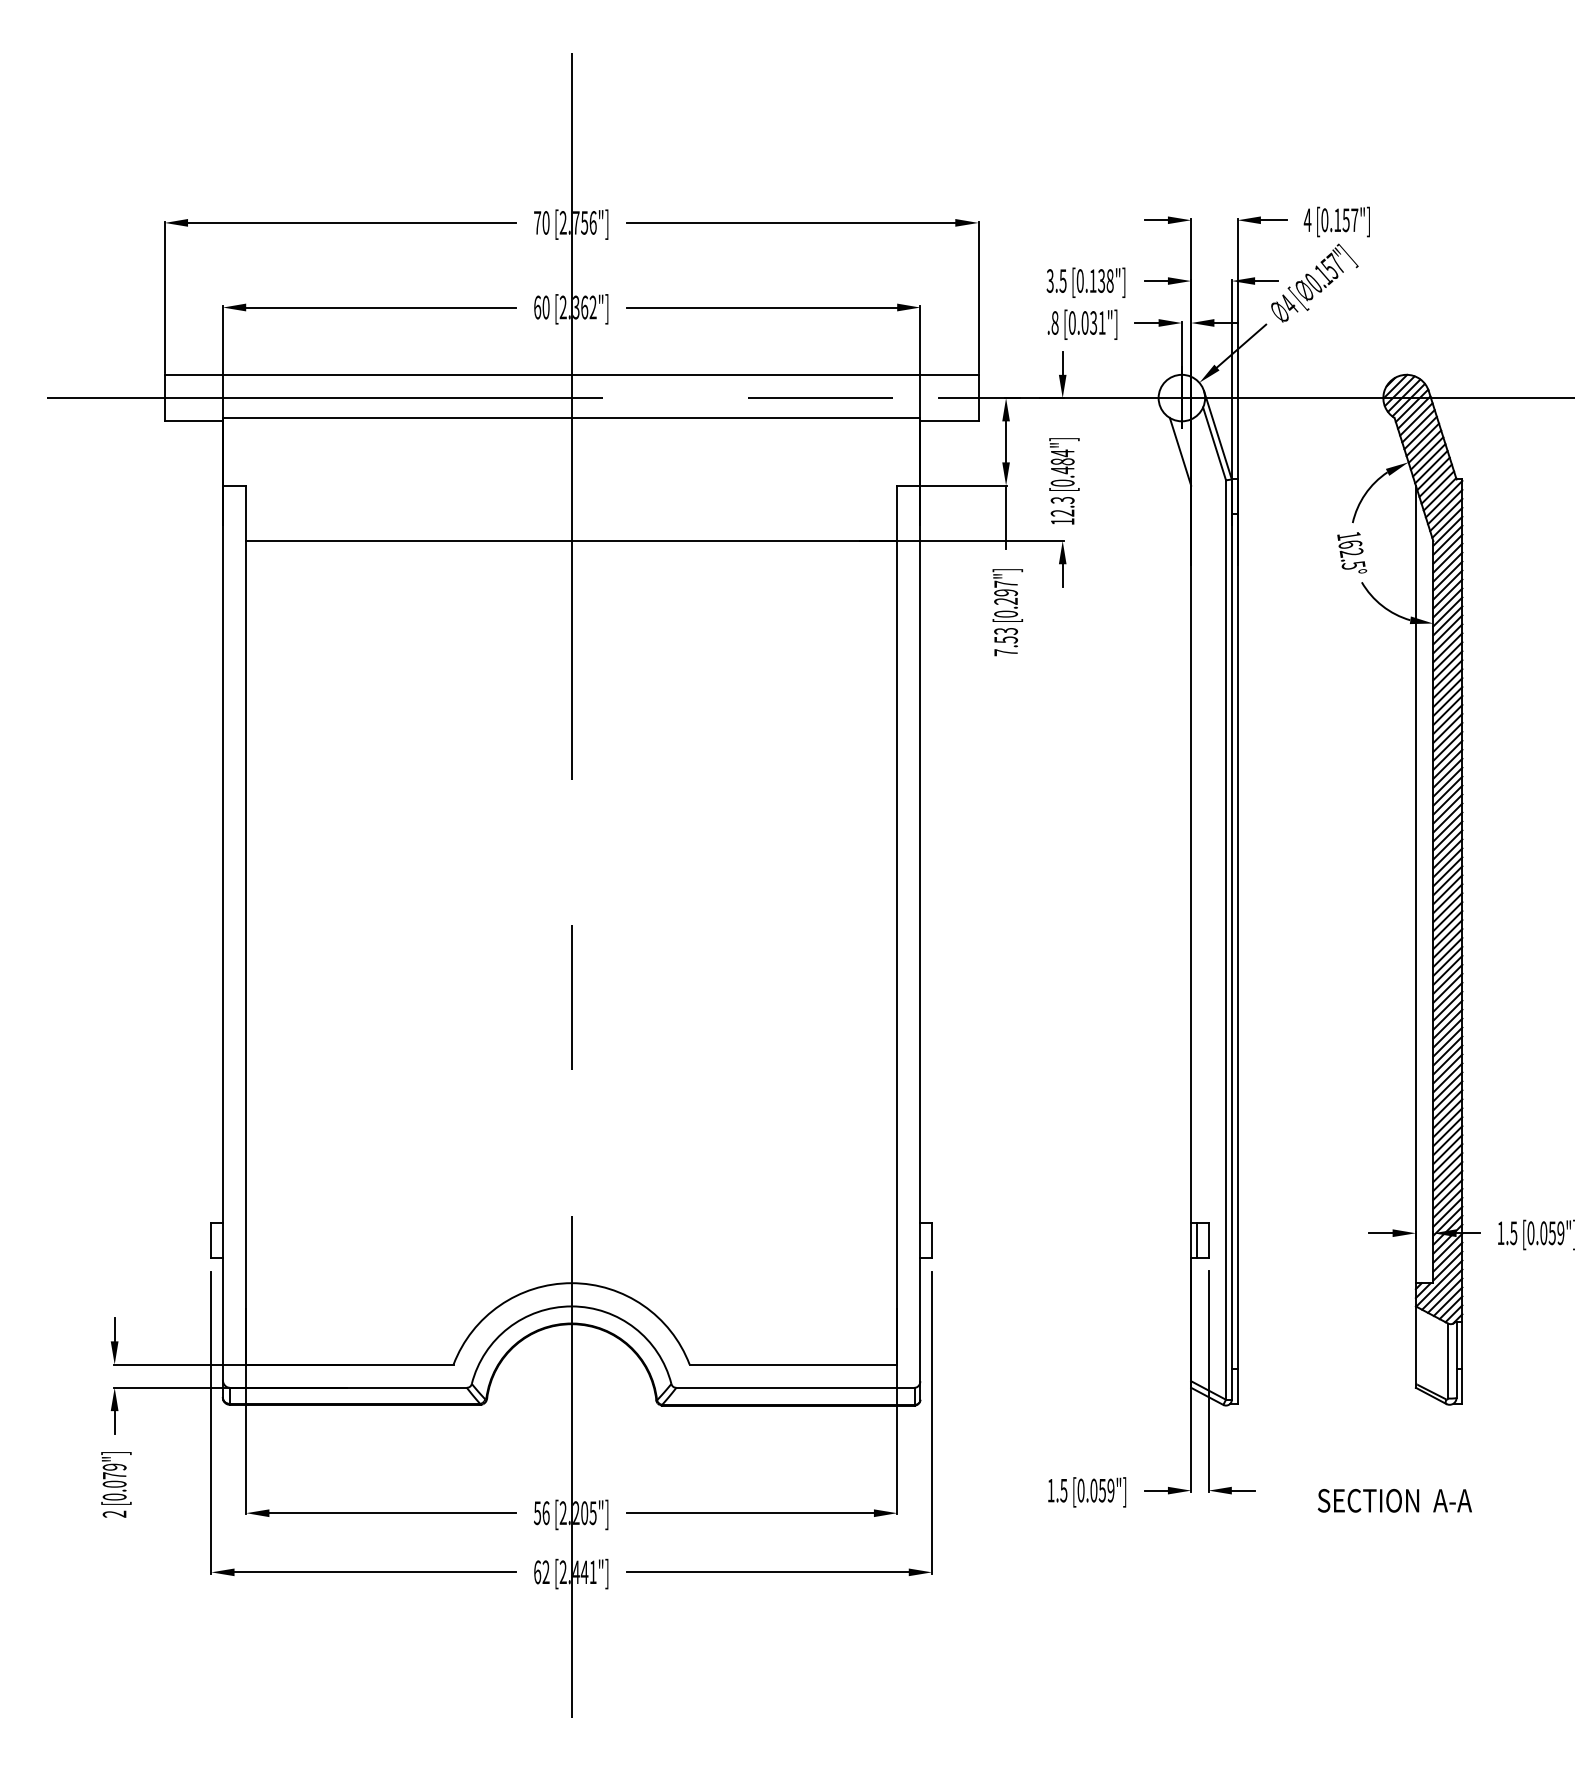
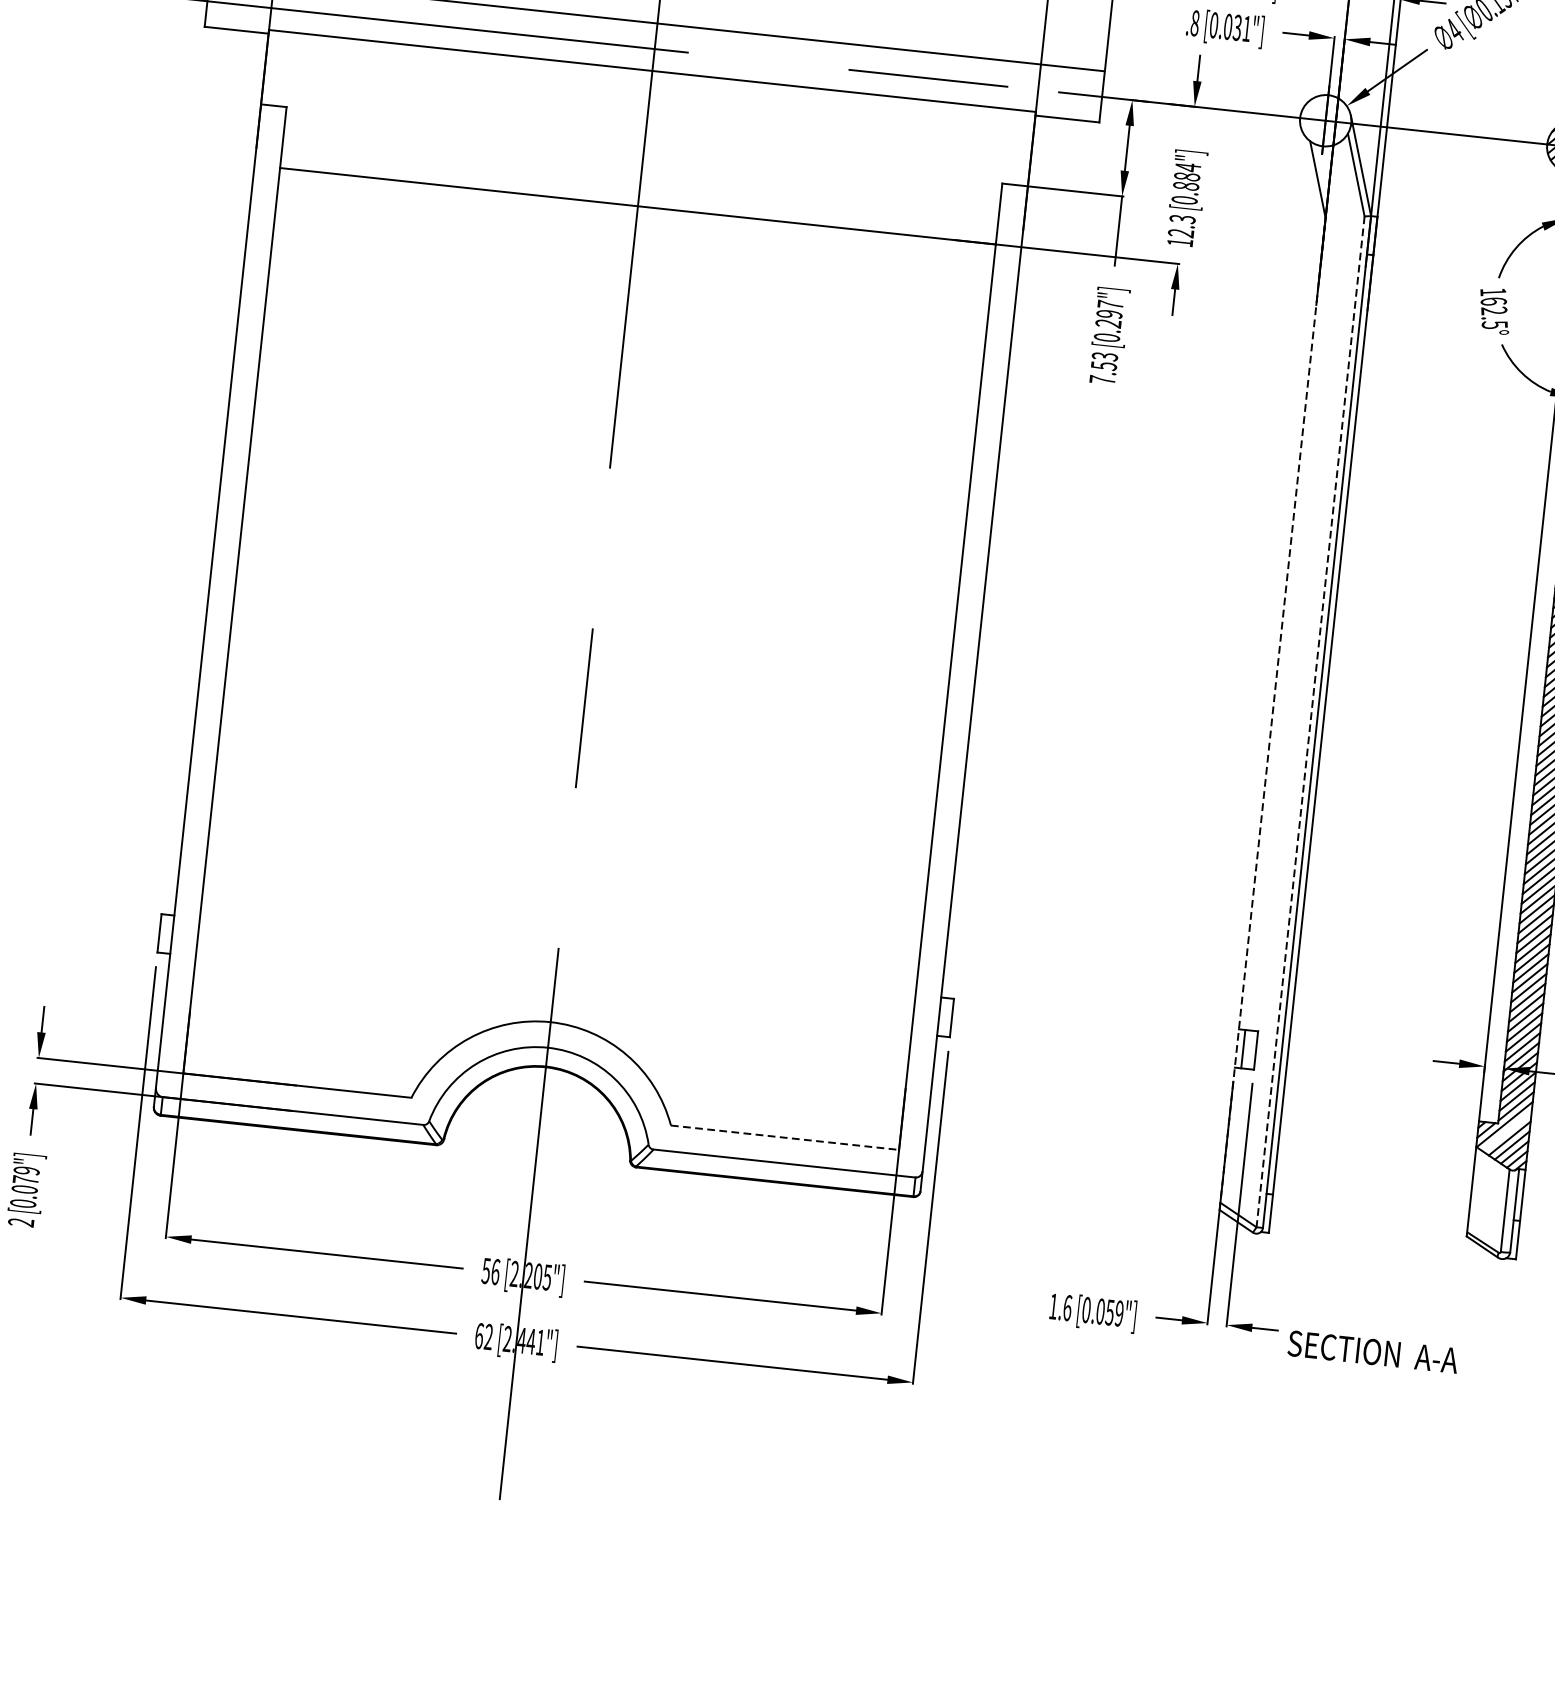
text: (1062, 470) -> (1185, 186), [0.484"] -> [0.884"]
line: (1191, 936) -> (1273, 713), solid -> dashed
line: (1226, 940) -> (1311, 722), solid -> dashed
line: (1442, 1289) -> (1507, 1131), removed
line: (793, 1364) -> (785, 1137), solid -> dashed
text: (1063, 1490) -> (1067, 1307), 1.5 -> 1.6
text: (1394, 1500) -> (1372, 1351), moved

